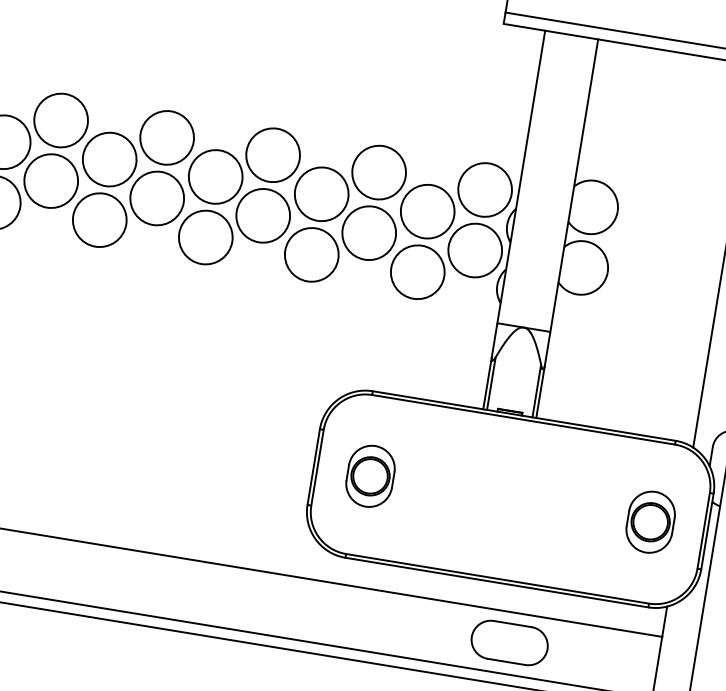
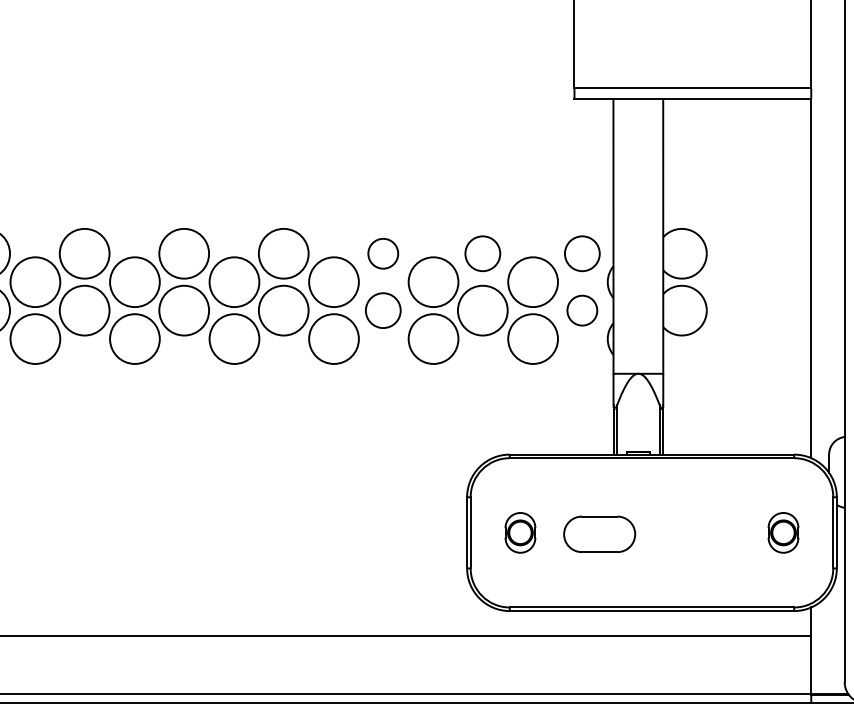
circle: (273, 155) -> (383, 253), size x0.6
circle: (378, 172) -> (482, 253), size x0.7
circle: (485, 189) -> (582, 253), size x0.7
circle: (263, 215) -> (383, 310), size x0.7
circle: (475, 250) -> (582, 310), size x0.6
part: (370, 476) -> (520, 532), size x0.7
part: (650, 521) -> (783, 532), size x0.7
part: (509, 642) -> (599, 533), moved

